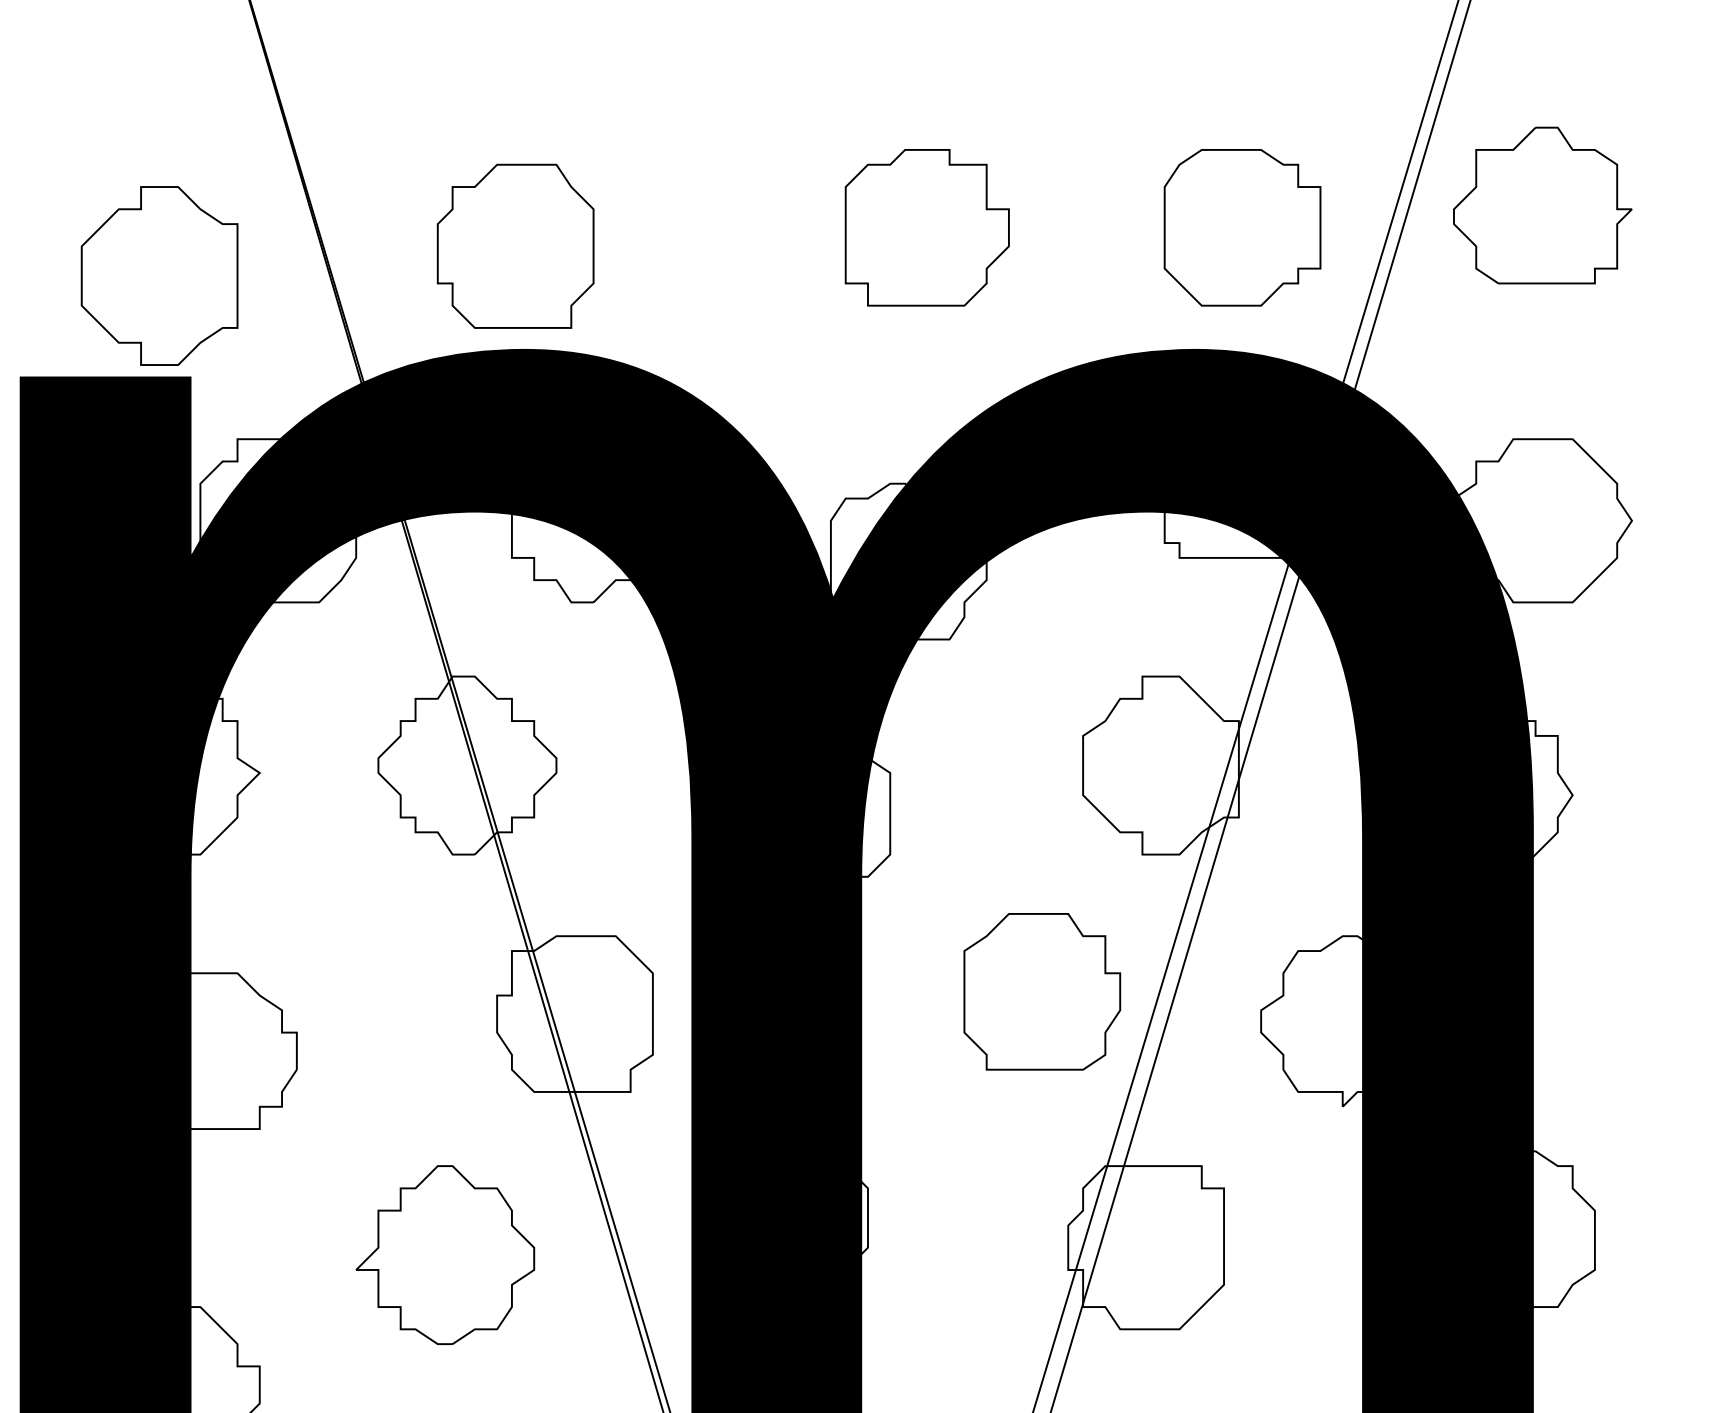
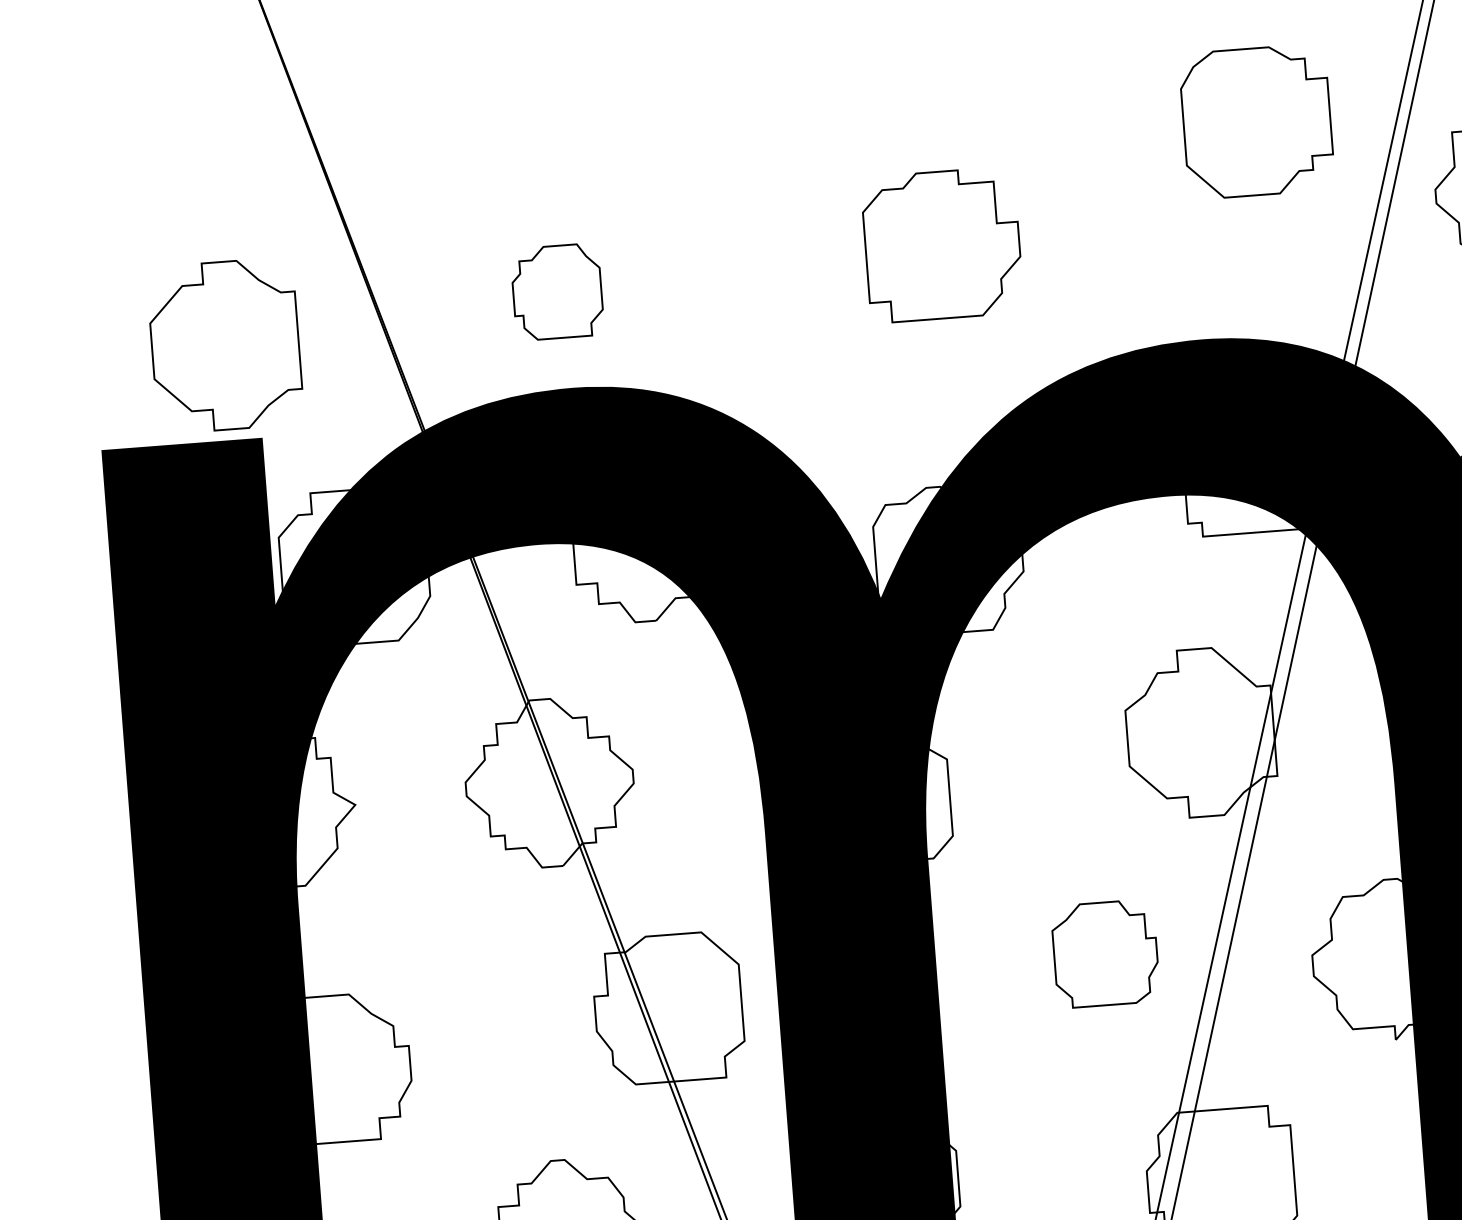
part: (1242, 227) -> (1256, 121), moved
part: (515, 245) -> (557, 291), size x0.6
part: (1042, 991) -> (1105, 953), size x0.7

